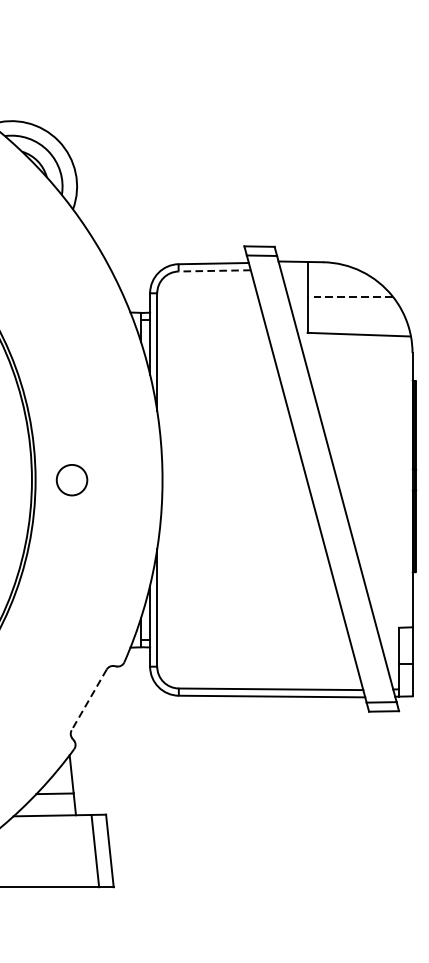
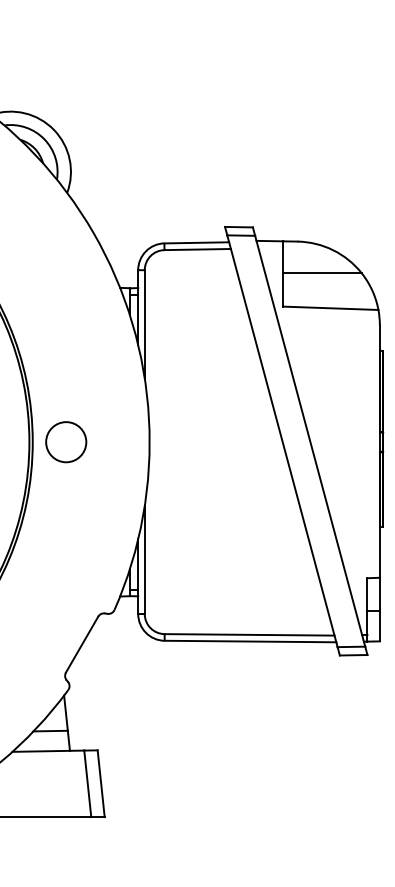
line: (214, 270) -> (197, 249), dashed -> solid
line: (349, 296) -> (321, 273), dashed -> solid
circle: (72, 480) -> (66, 442), size x1.43
line: (88, 700) -> (81, 645), dashed -> solid

